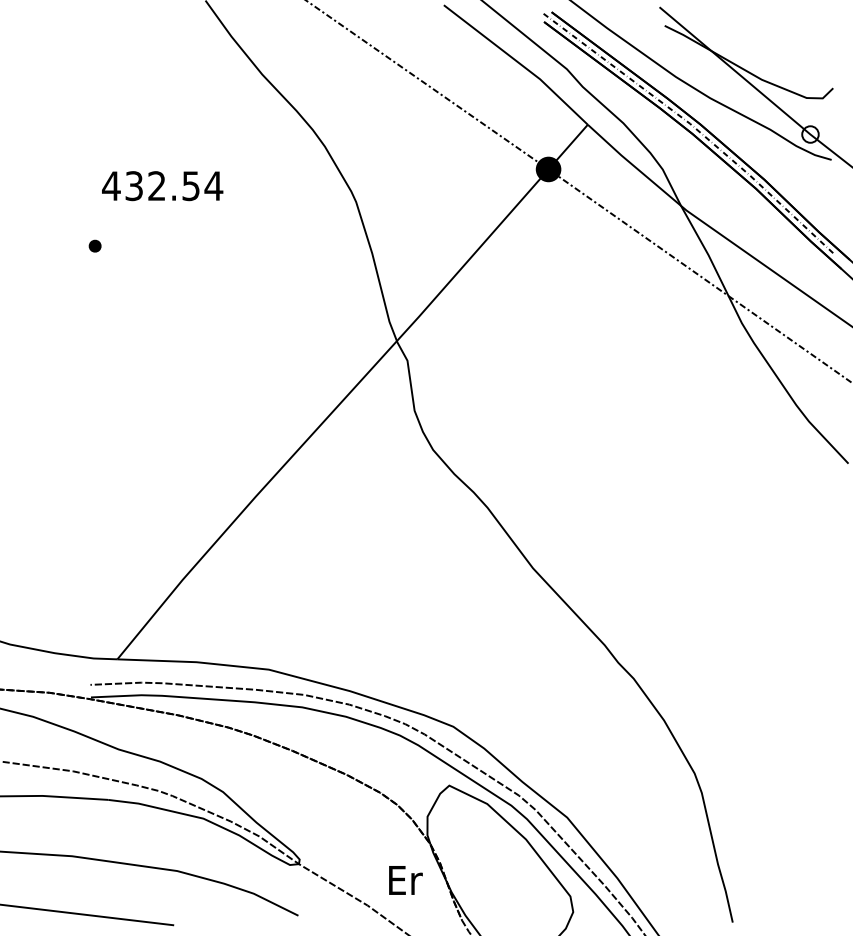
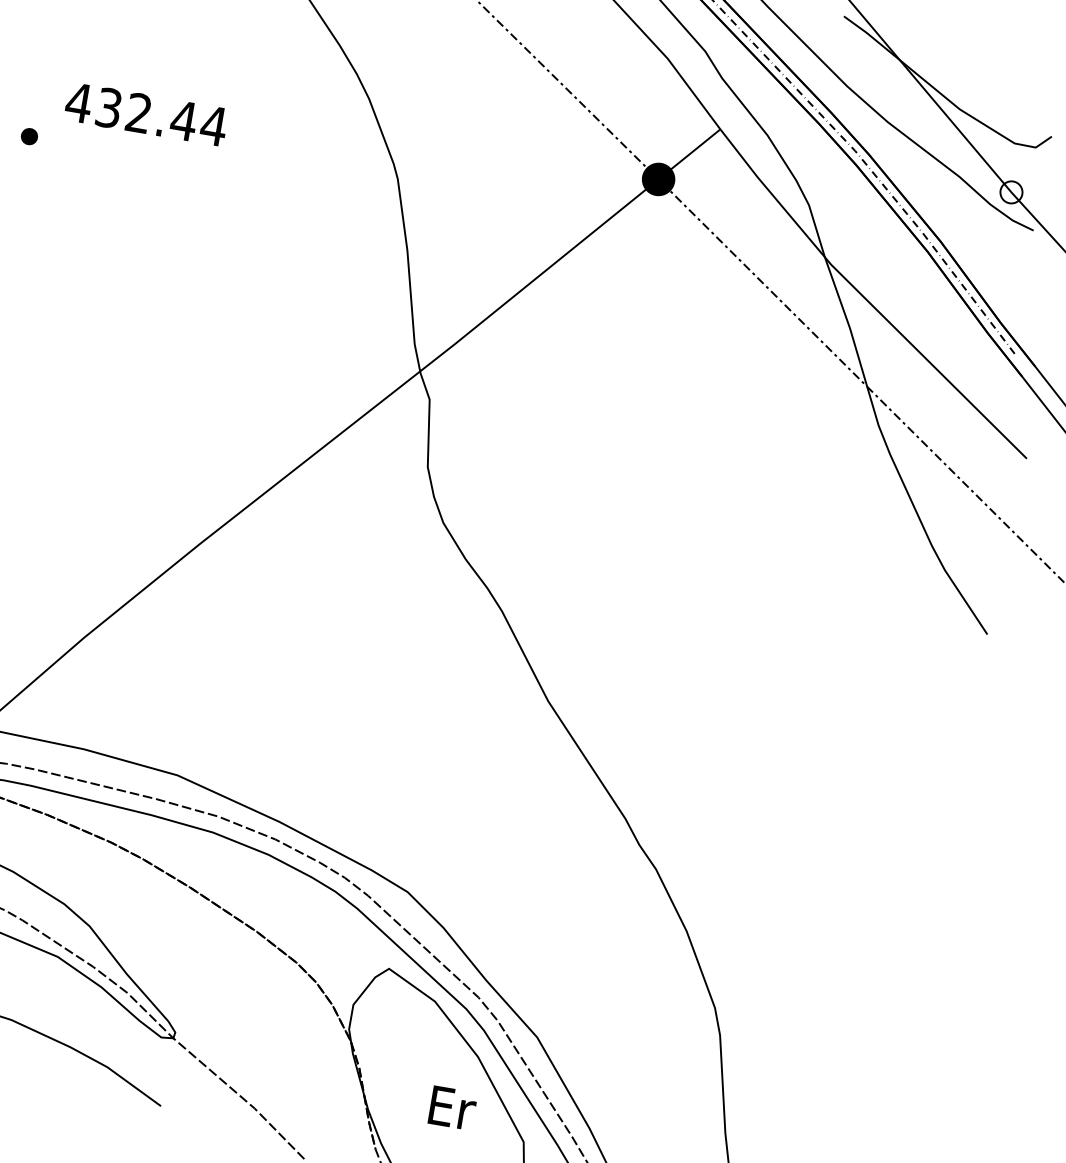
text: (190, 186) -> (183, 121), 432.54 -> 432.44
part: (94, 245) -> (28, 135), moved
text: (405, 880) -> (452, 1108), moved

